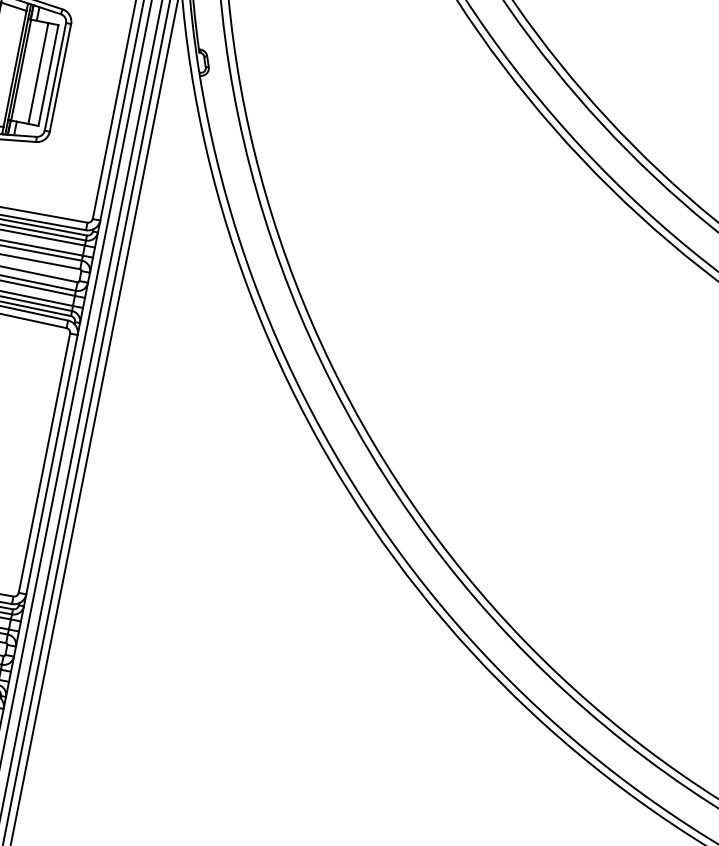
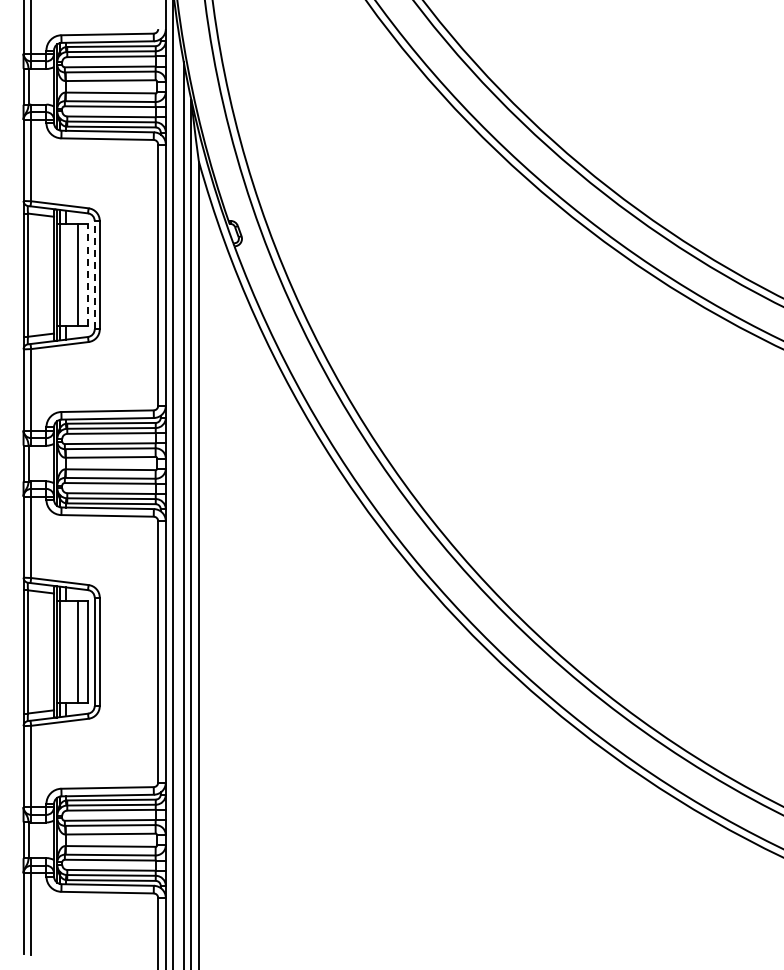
line: (48, 75) -> (87, 275), solid -> dashed
line: (55, 76) -> (94, 274), solid -> dashed

